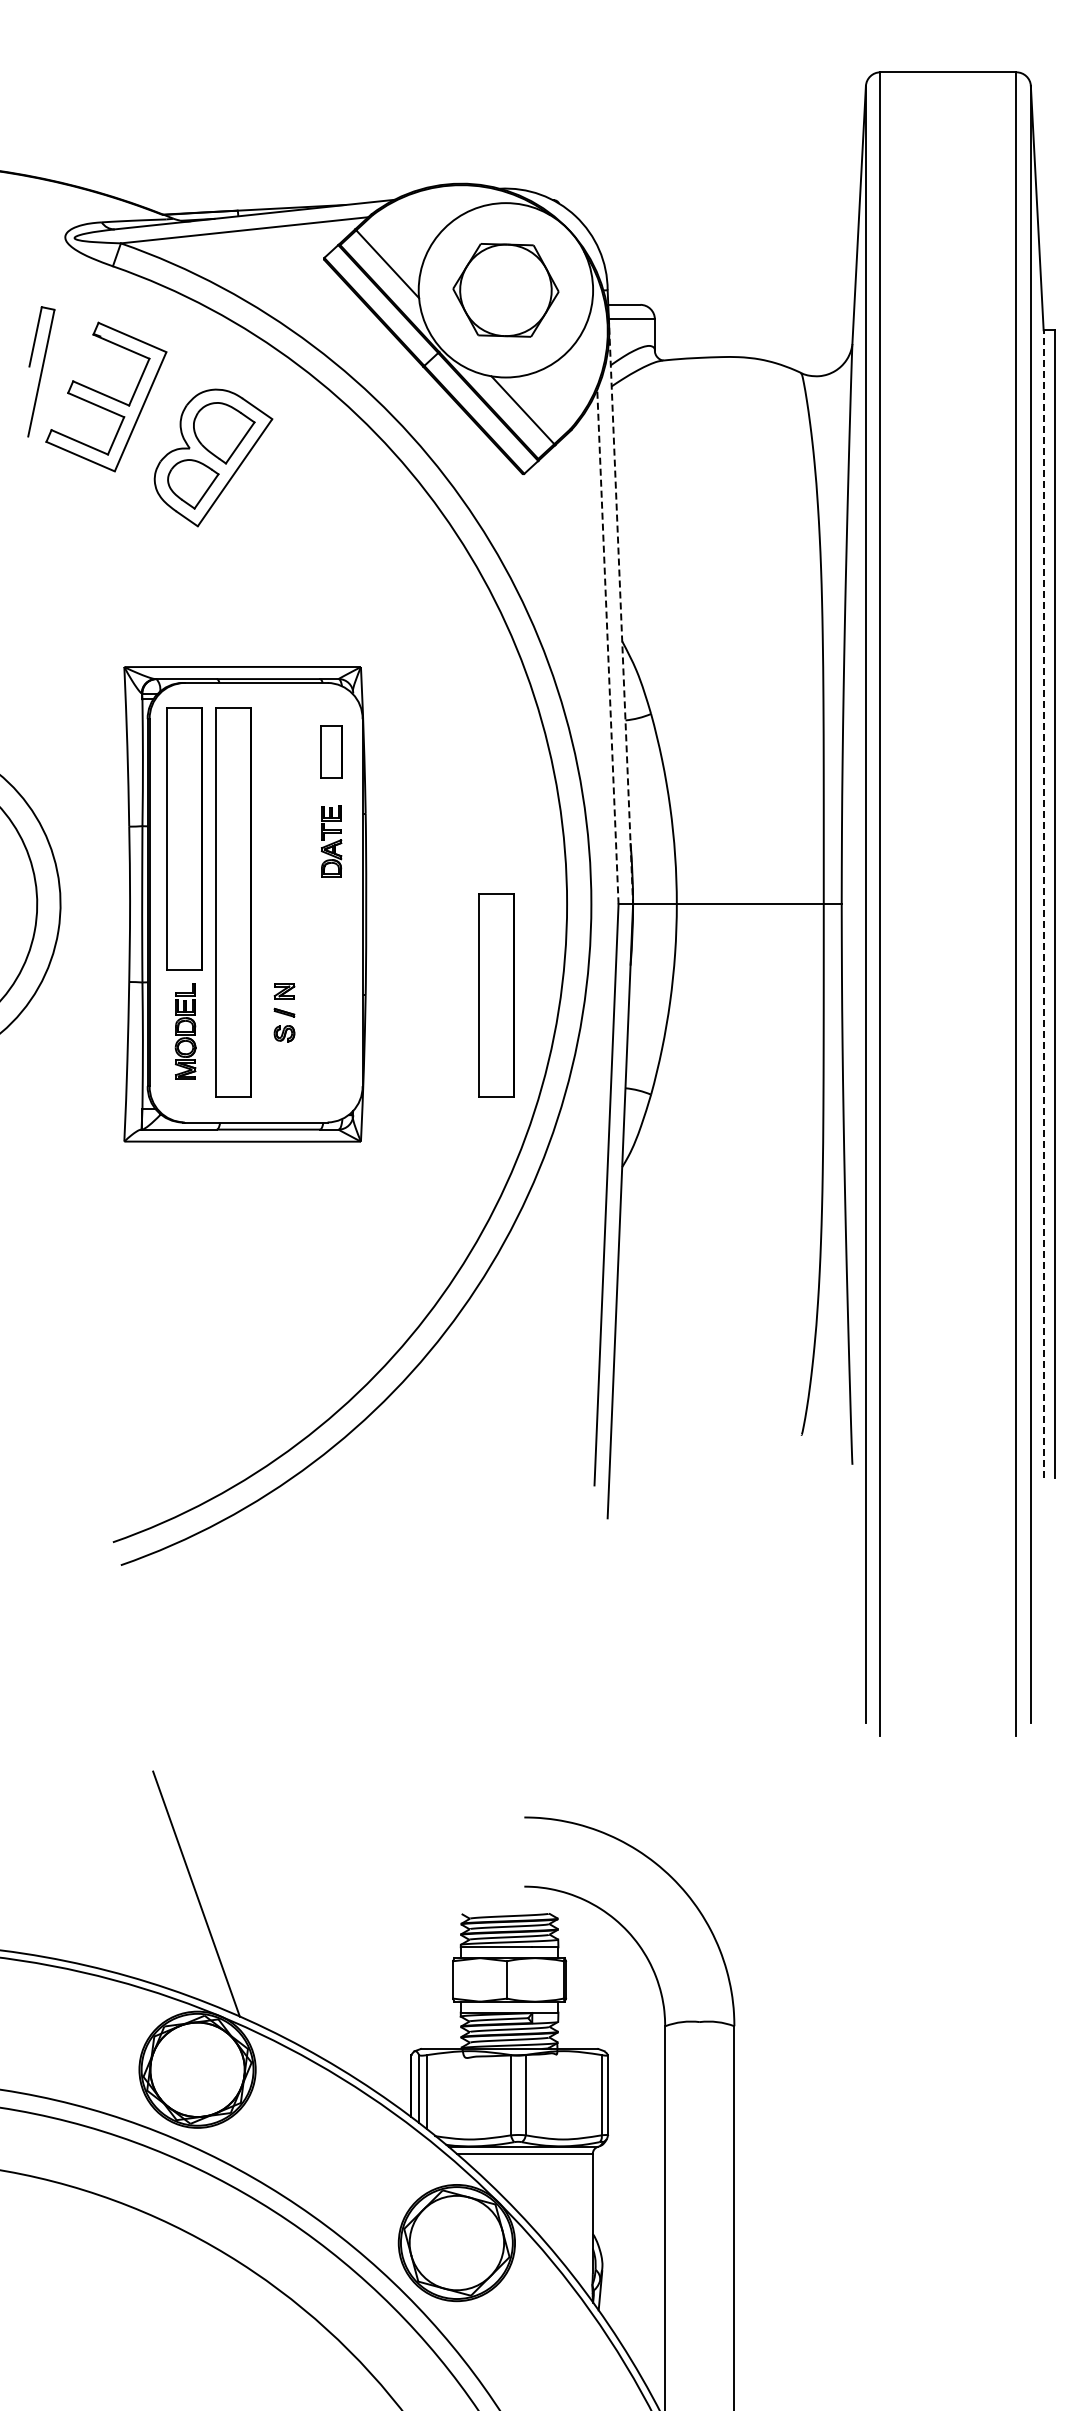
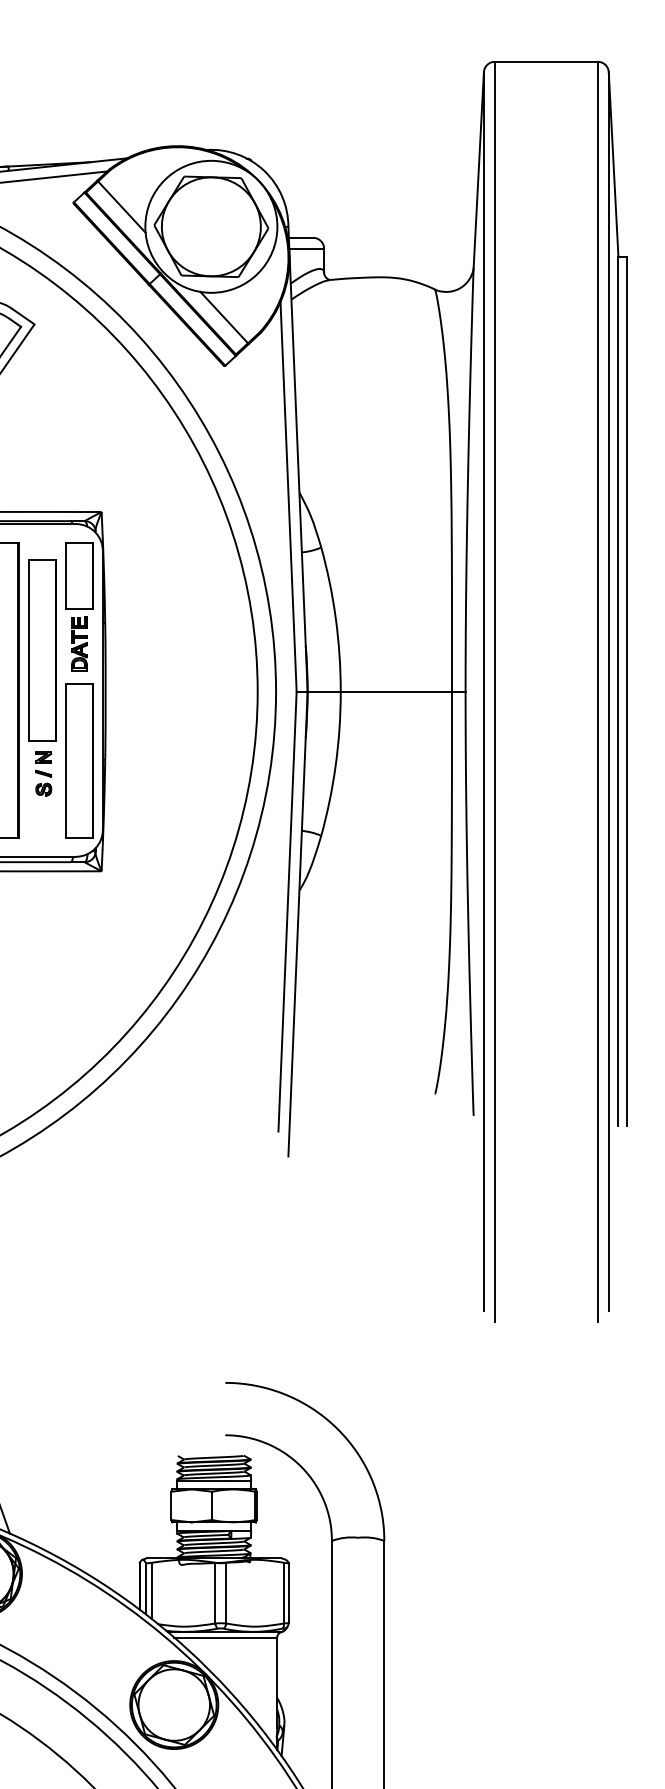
part: (505, 290) -> (211, 226), size x1.43
line: (621, 616) -> (298, 473), dashed -> solid
line: (607, 646) -> (288, 496), dashed -> solid
part: (331, 751) -> (79, 575), size x1.67
part: (282, 849) -> (42, 650), added
line: (1043, 903) -> (618, 691), dashed -> solid
part: (496, 995) -> (79, 760), moved

